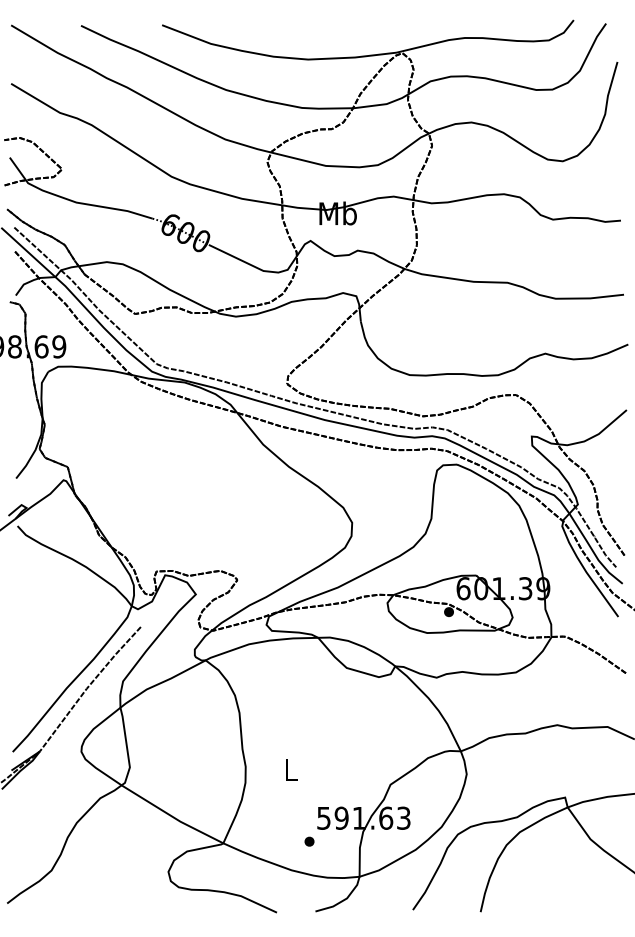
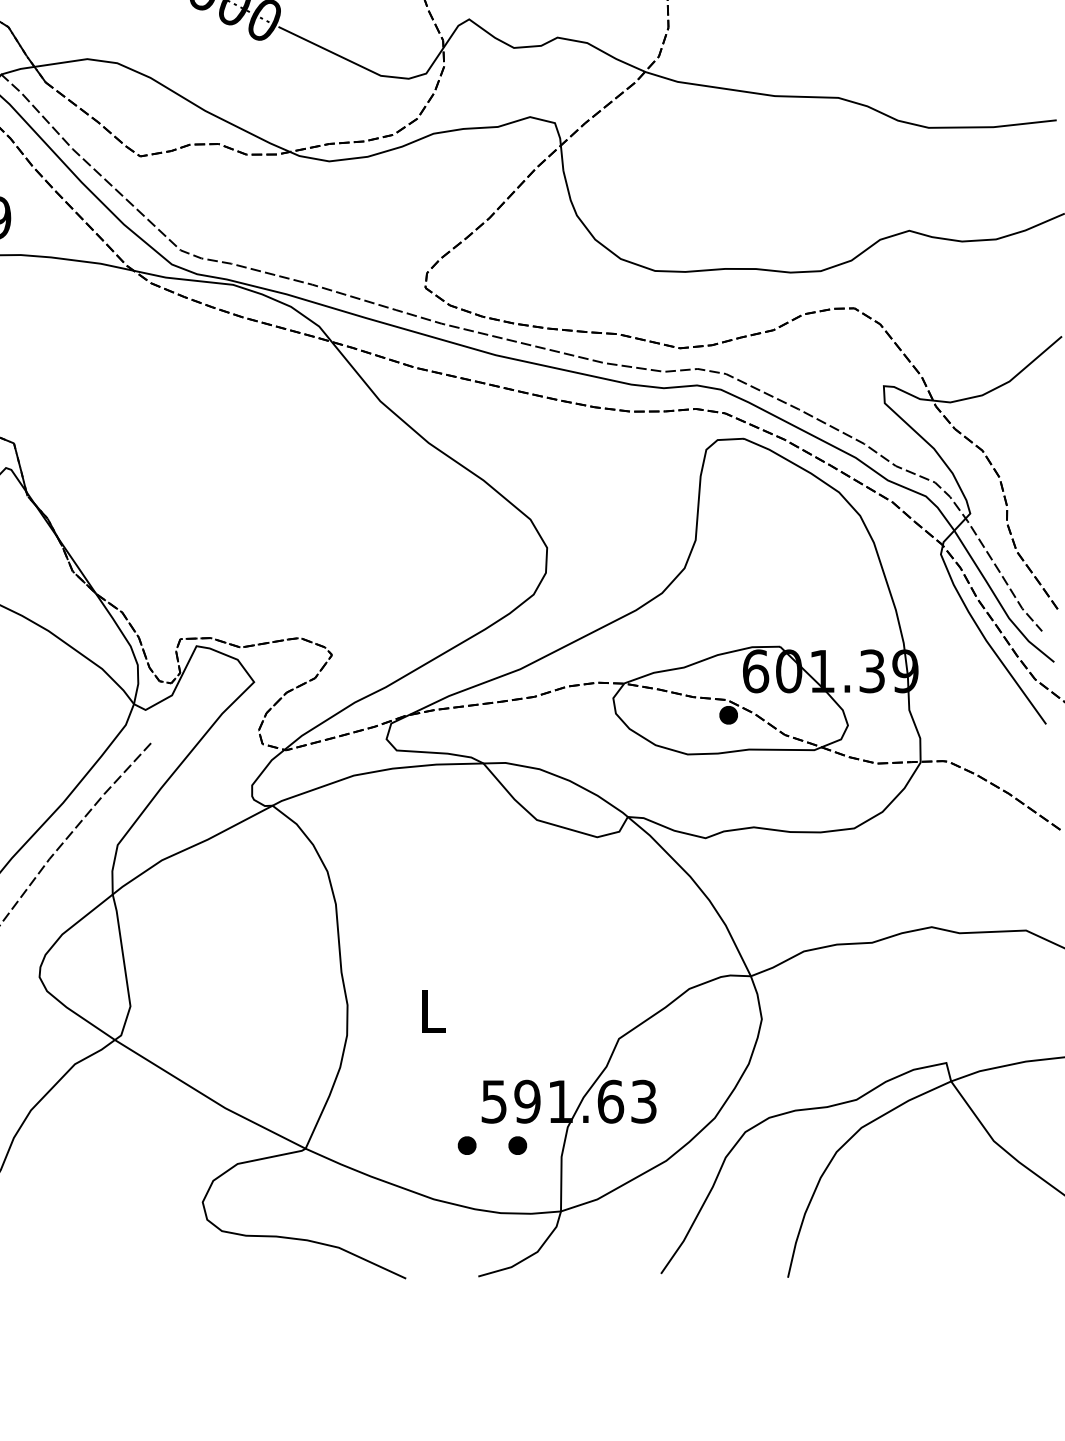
part: (336, 841) -> (517, 1145), added

